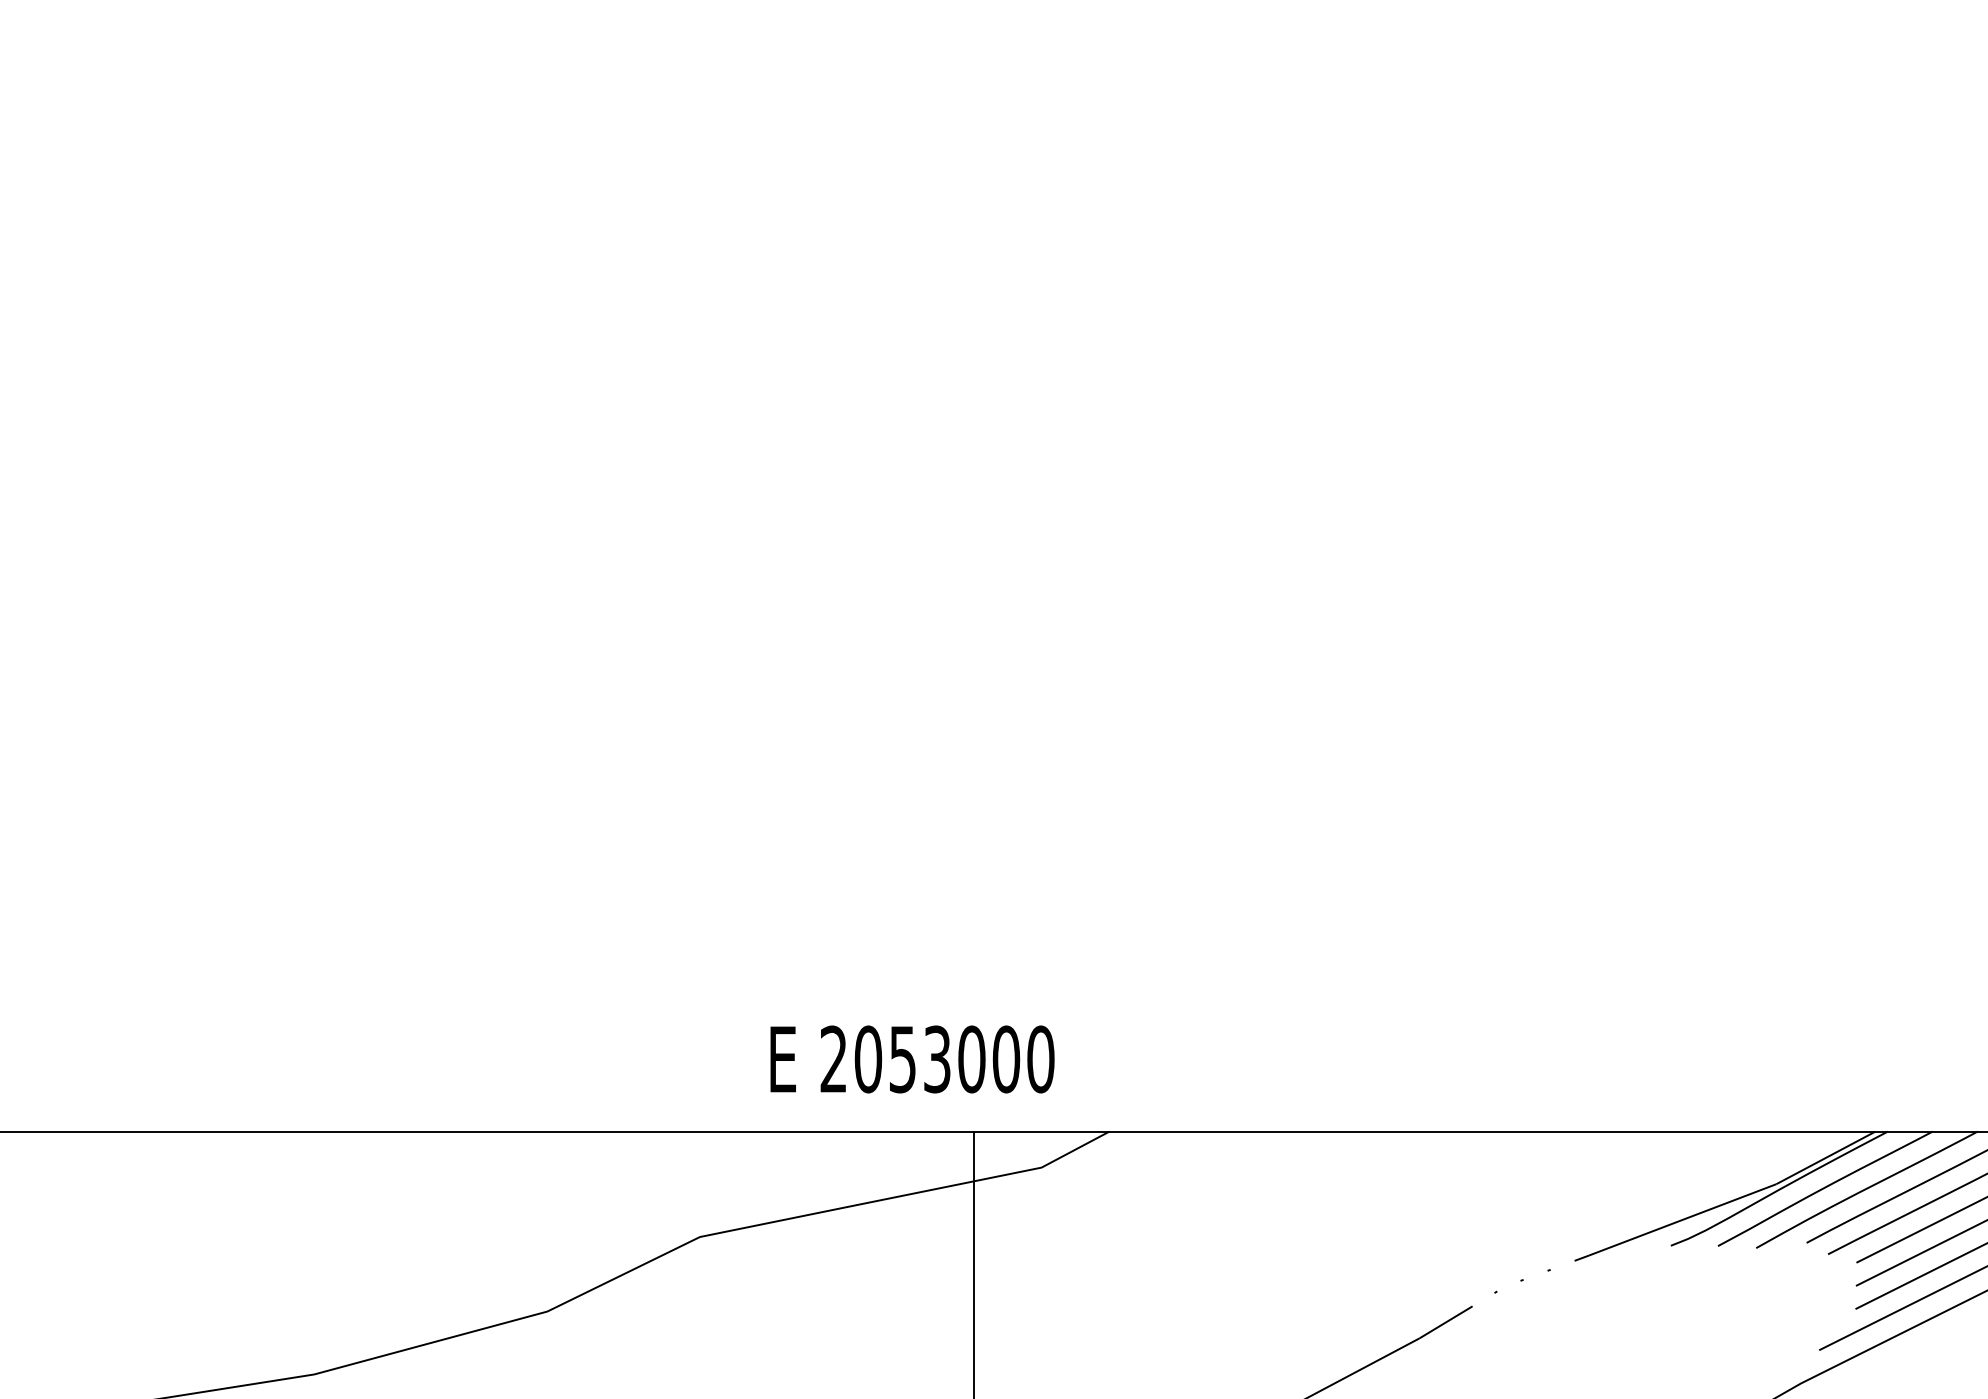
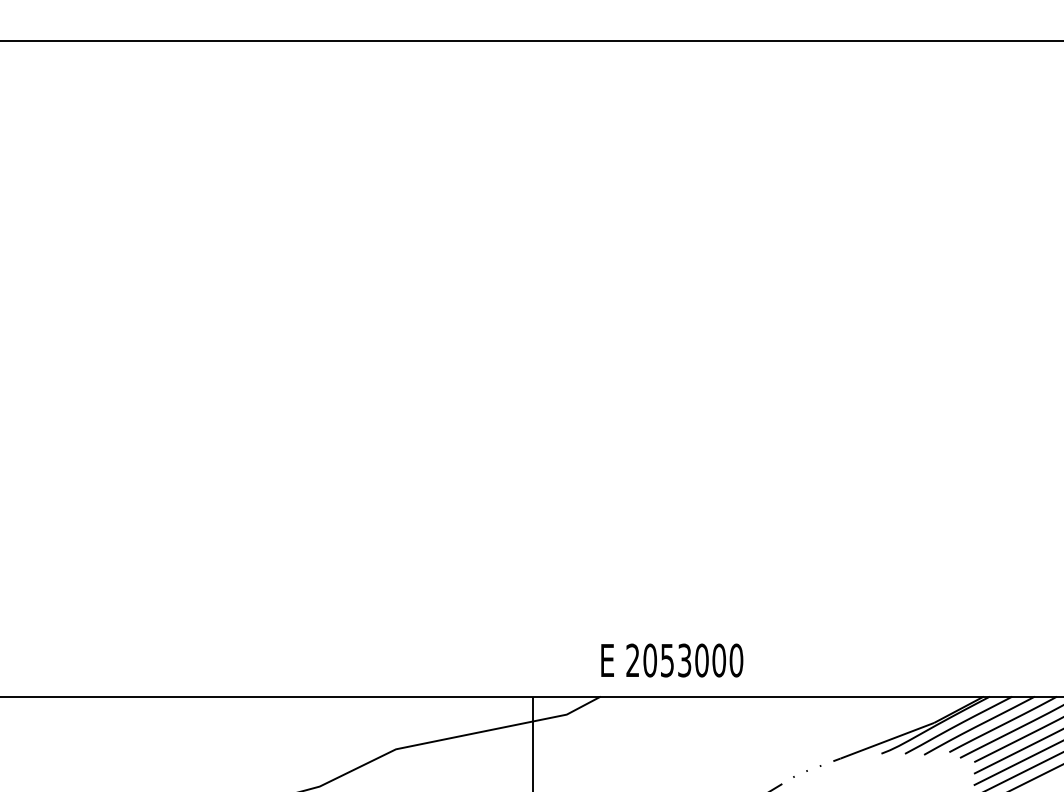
text: (912, 1059) -> (672, 660), moved

